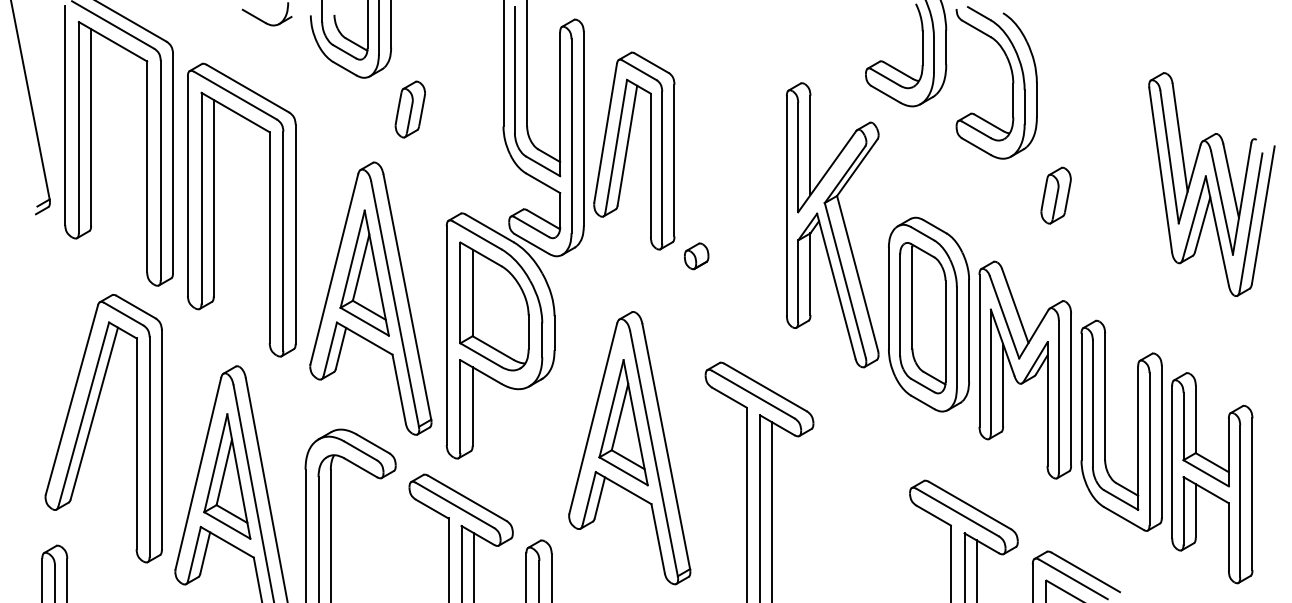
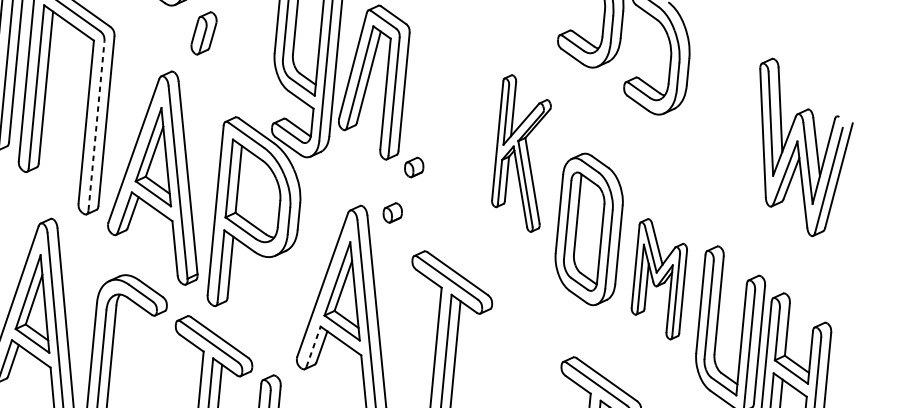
part: (1211, 184) -> (801, 148), moved
part: (1055, 195) -> (695, 146), removed
part: (832, 225) -> (521, 153), size x0.7
line: (283, 241) -> (96, 125), solid -> dashed
part: (674, 317) -> (392, 213), added
part: (1024, 369) -> (658, 278), size x0.7
line: (589, 498) -> (313, 346), solid -> dashed

